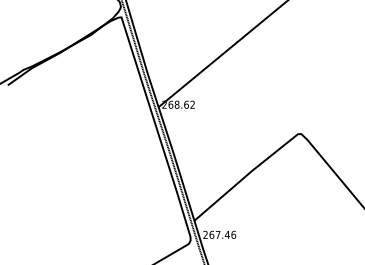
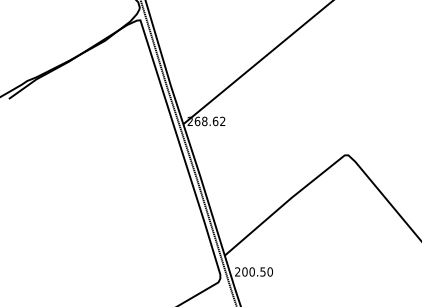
text: (222, 234) -> (257, 271), 267.46 -> 200.50

